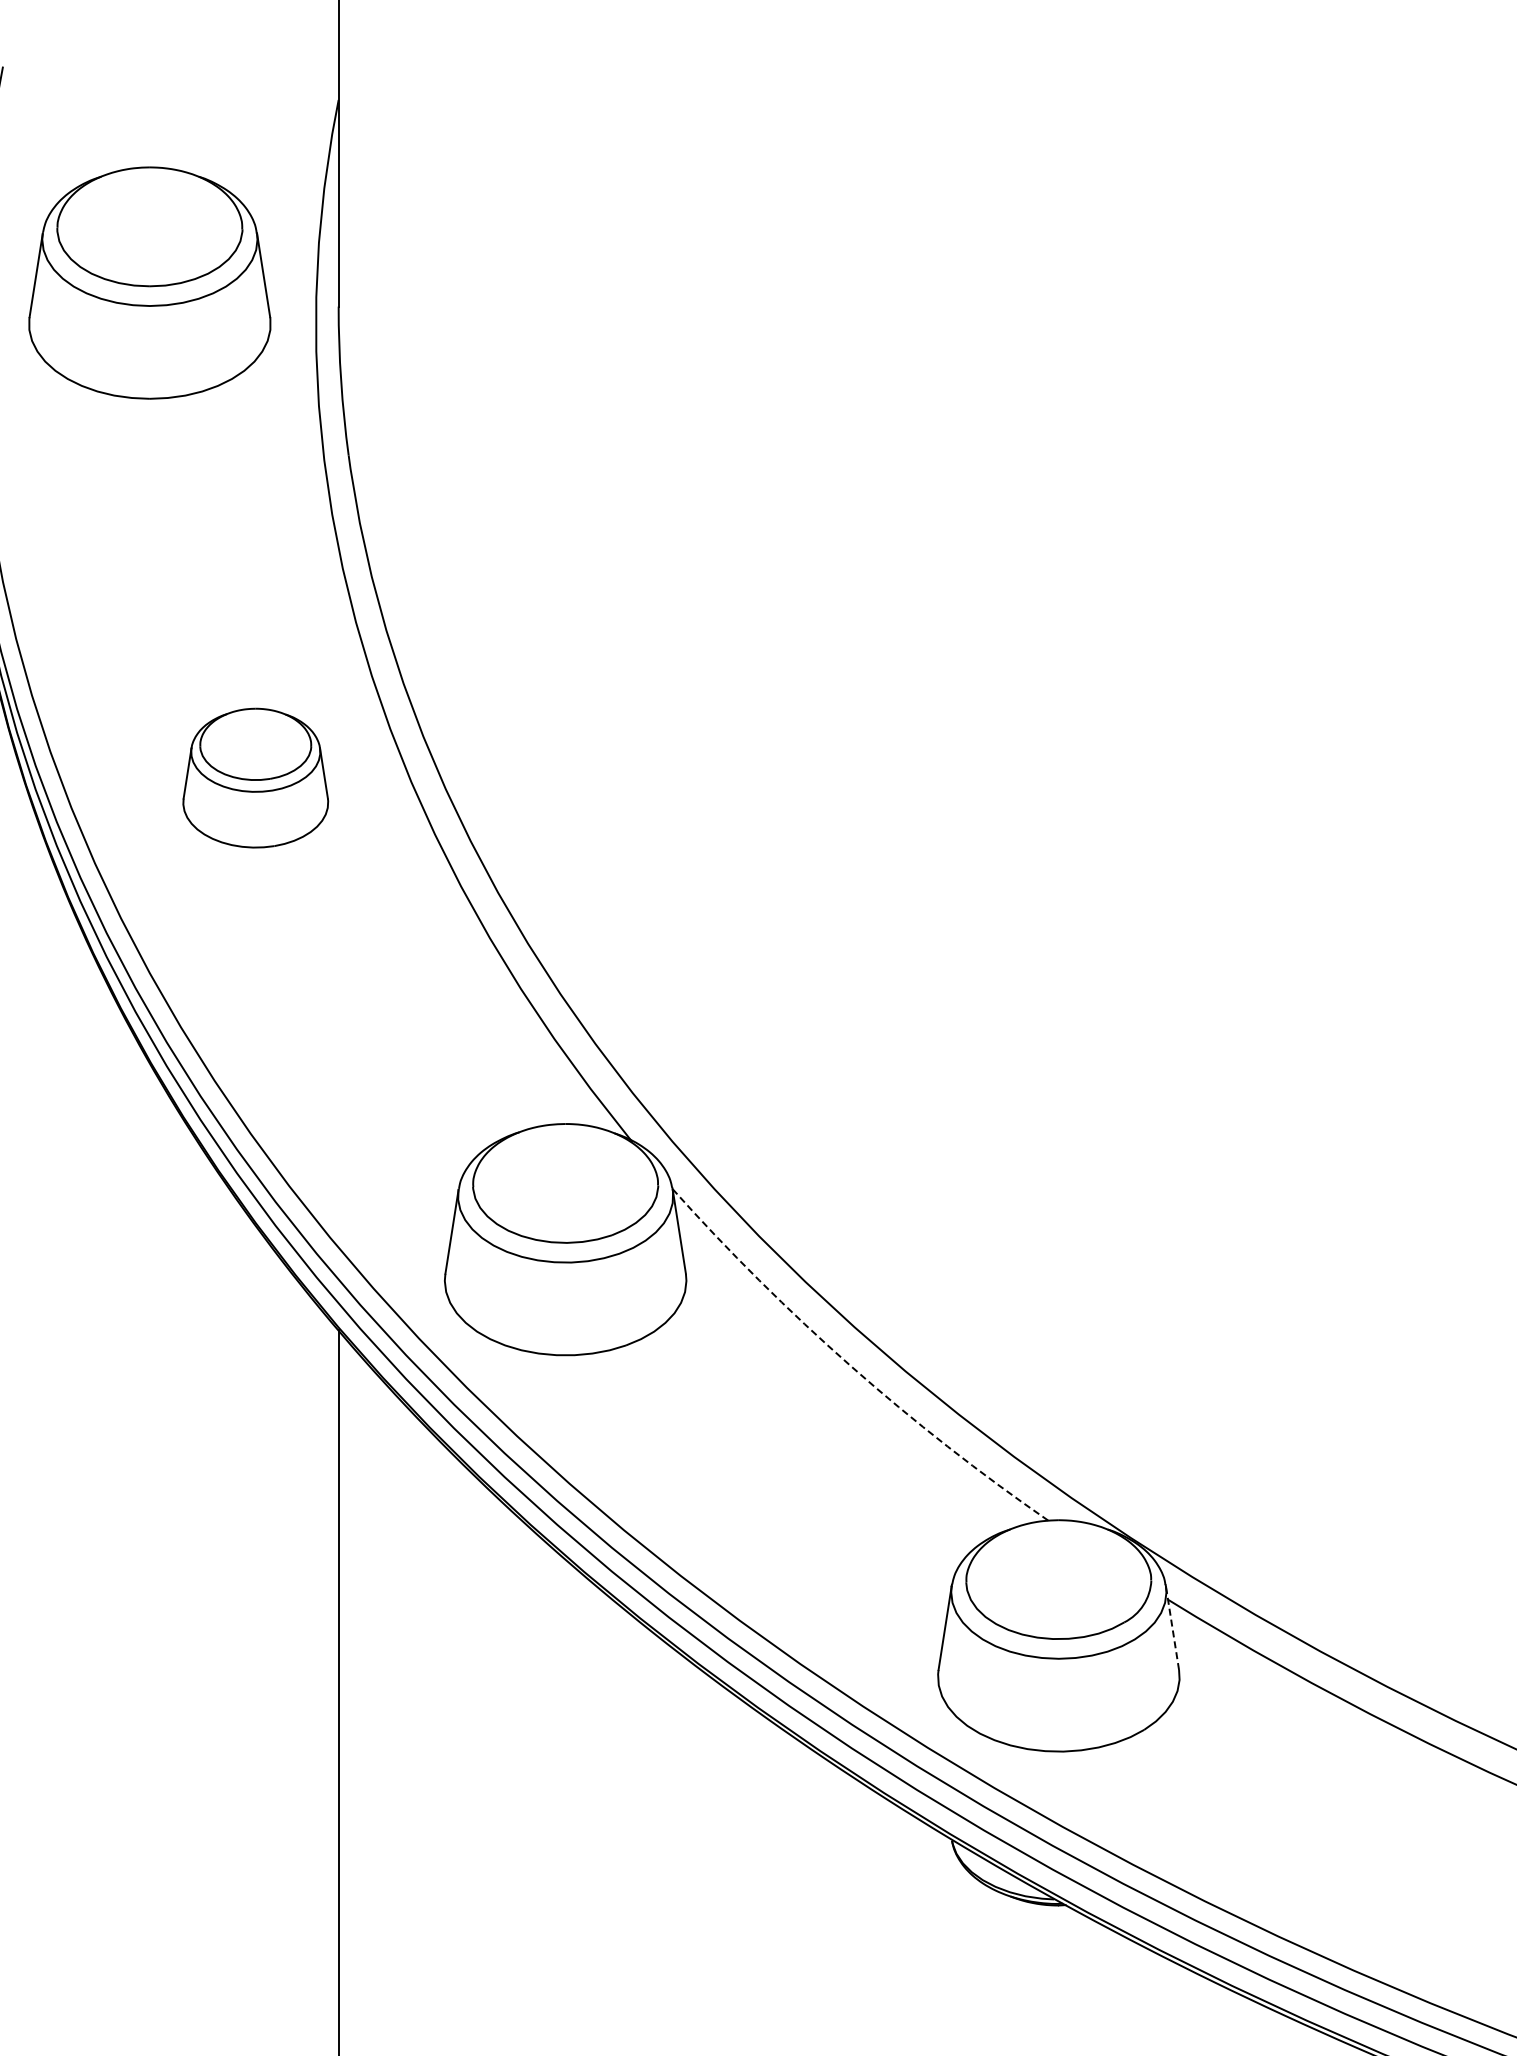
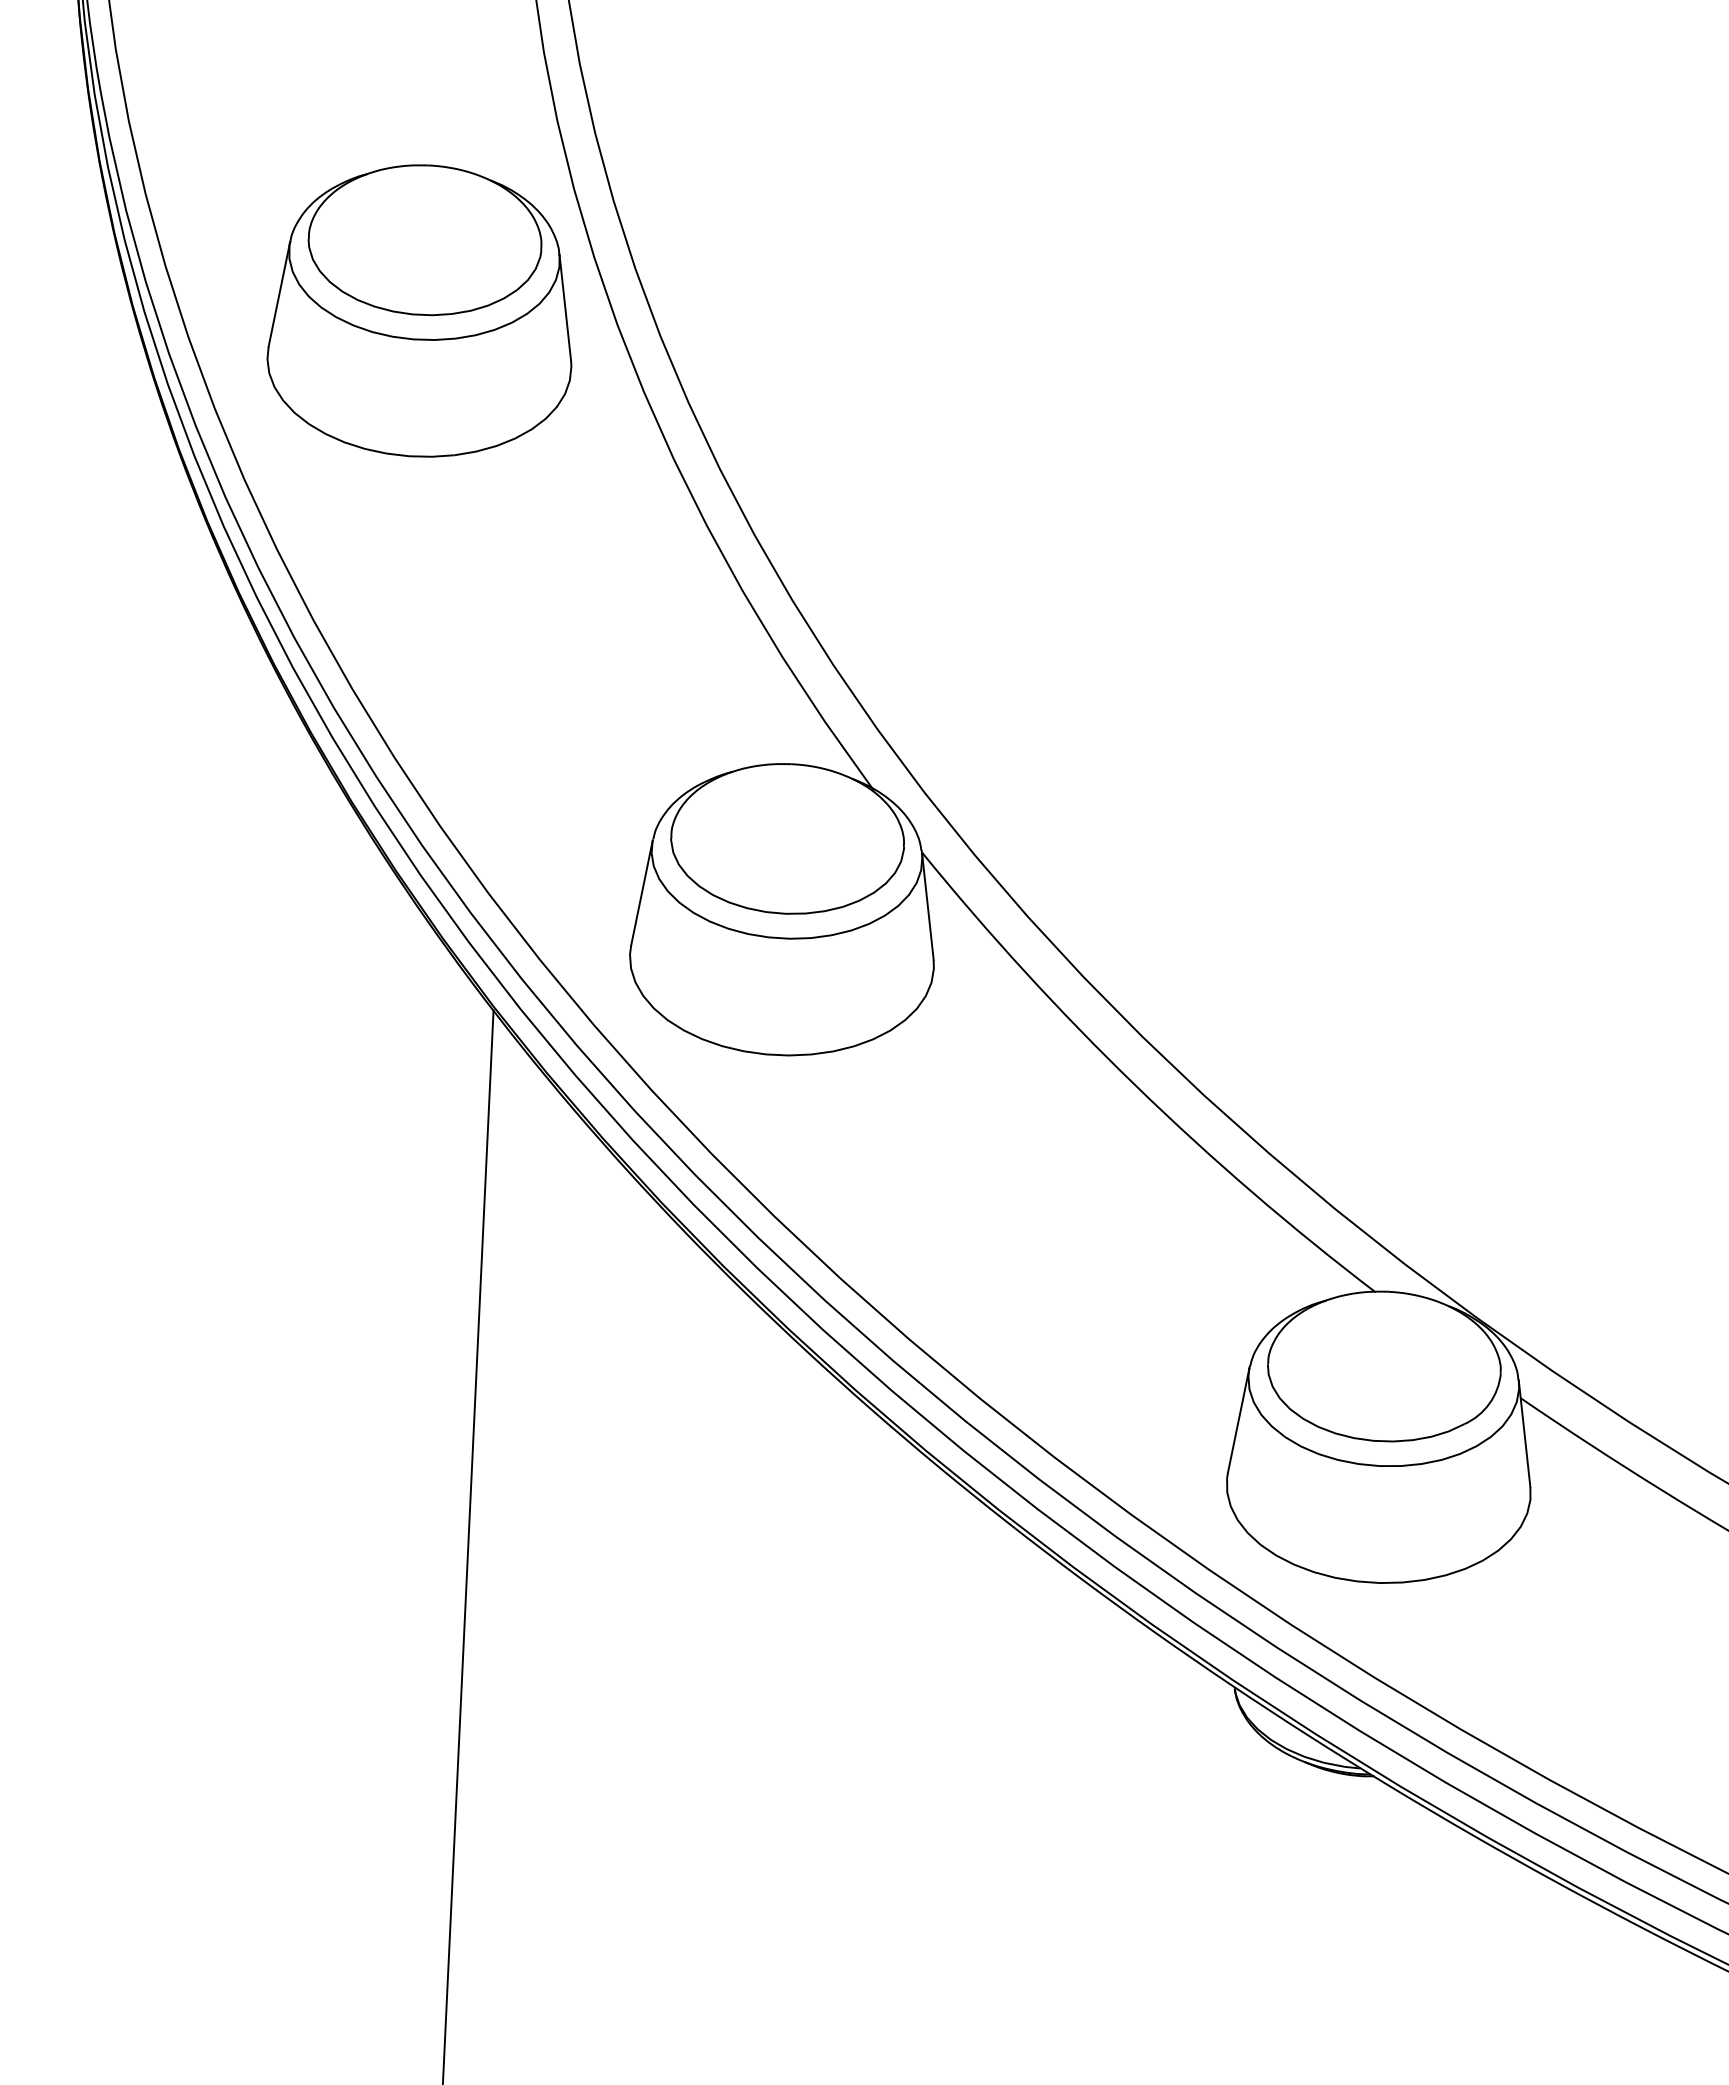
part: (255, 777) -> (421, 309), size x1.67
arc: (851, 1366) -> (1136, 1086), dashed -> solid
line: (1172, 1627) -> (1524, 1433), dashed -> solid

